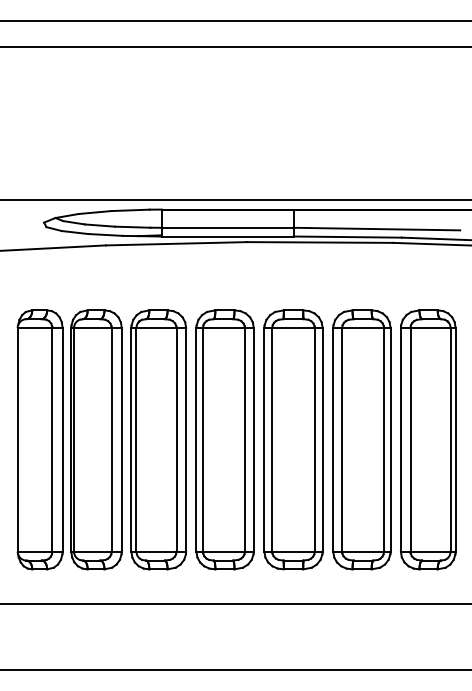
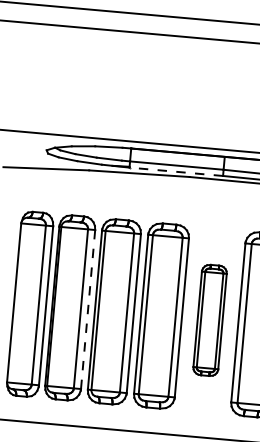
line: (227, 236) -> (176, 171), solid -> dashed
line: (121, 439) -> (87, 309), solid -> dashed
part: (293, 439) -> (210, 320), size x0.6

